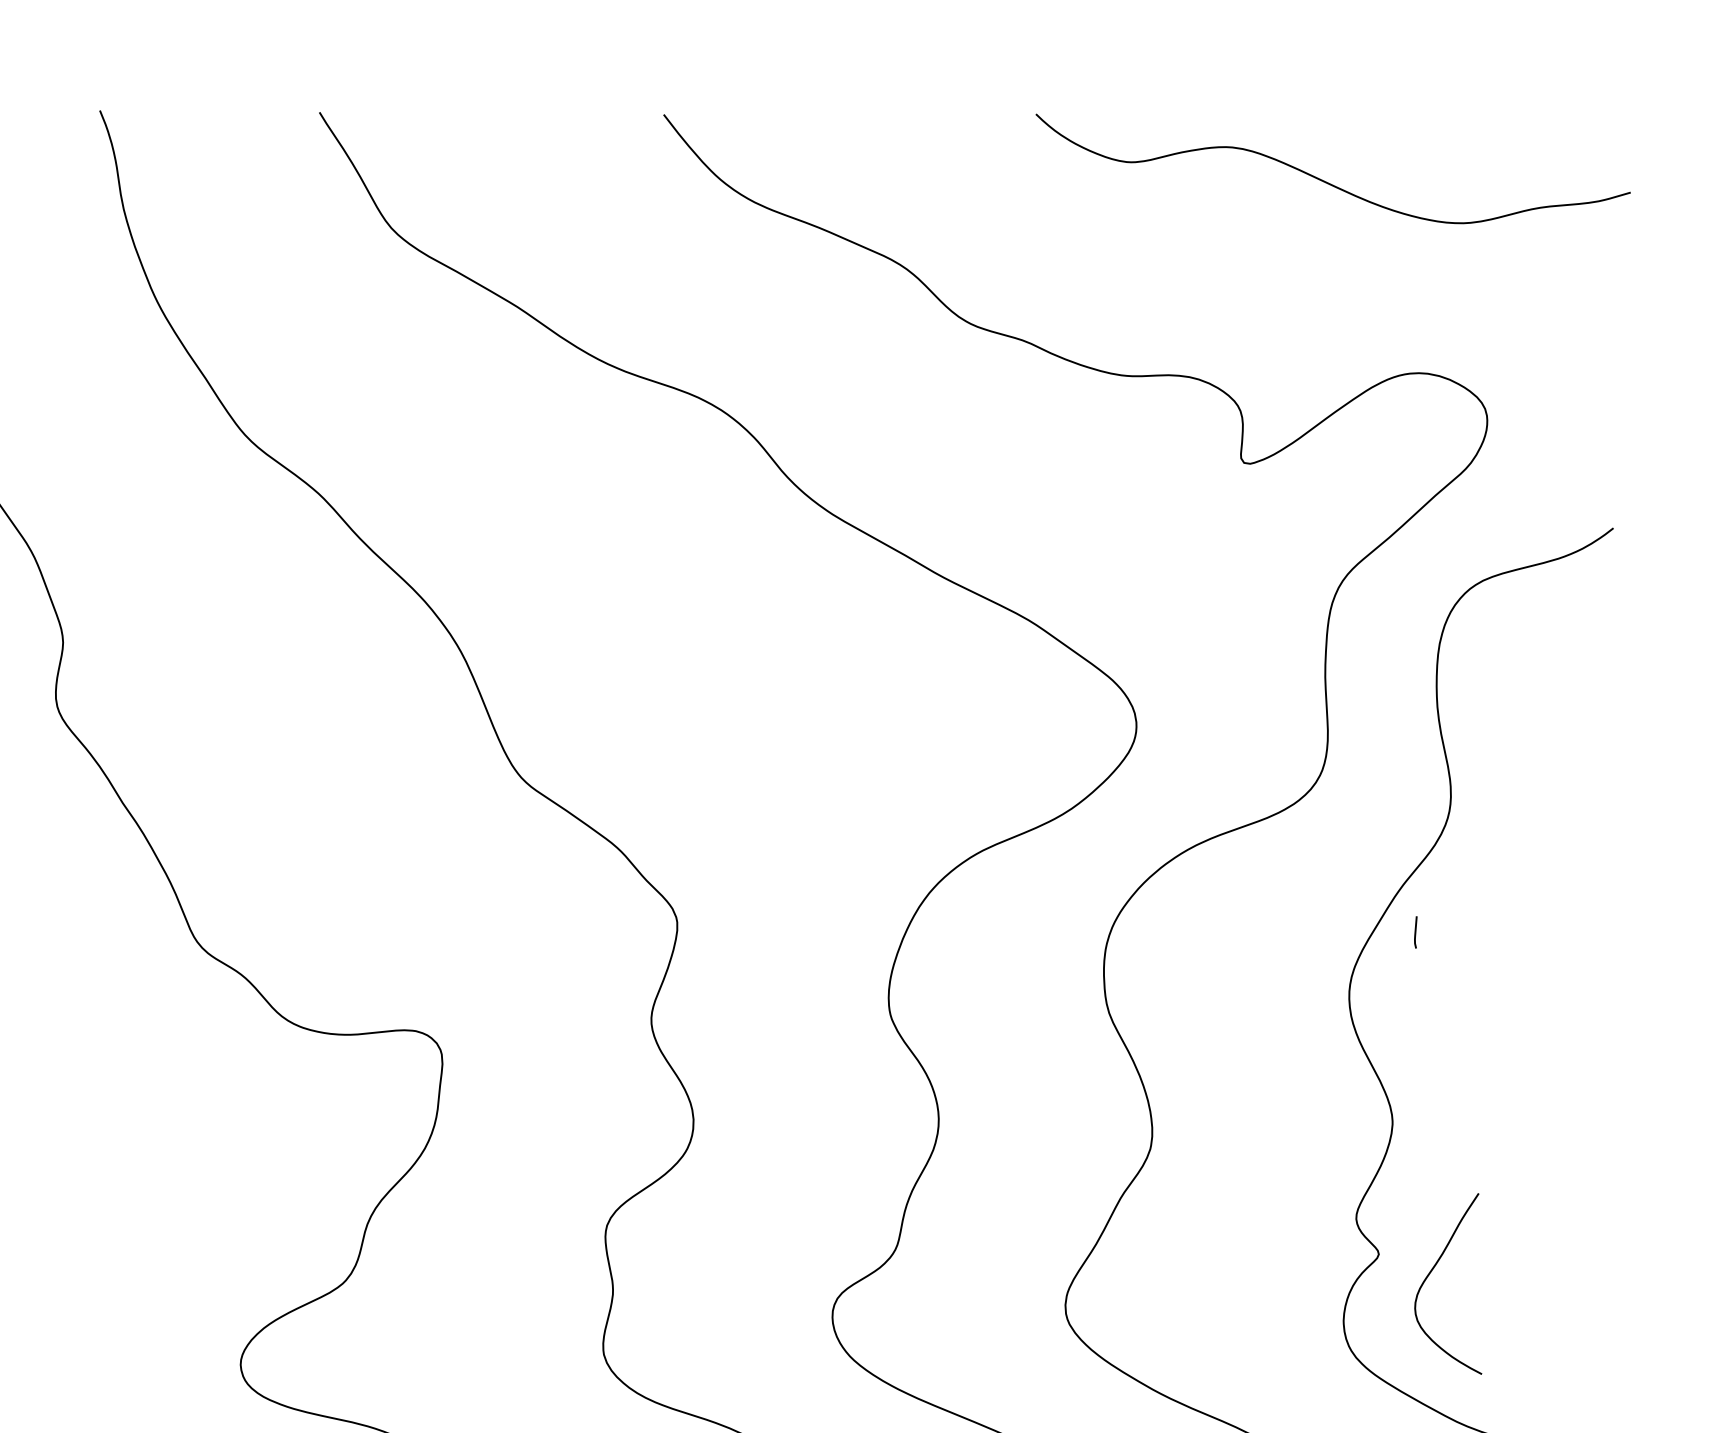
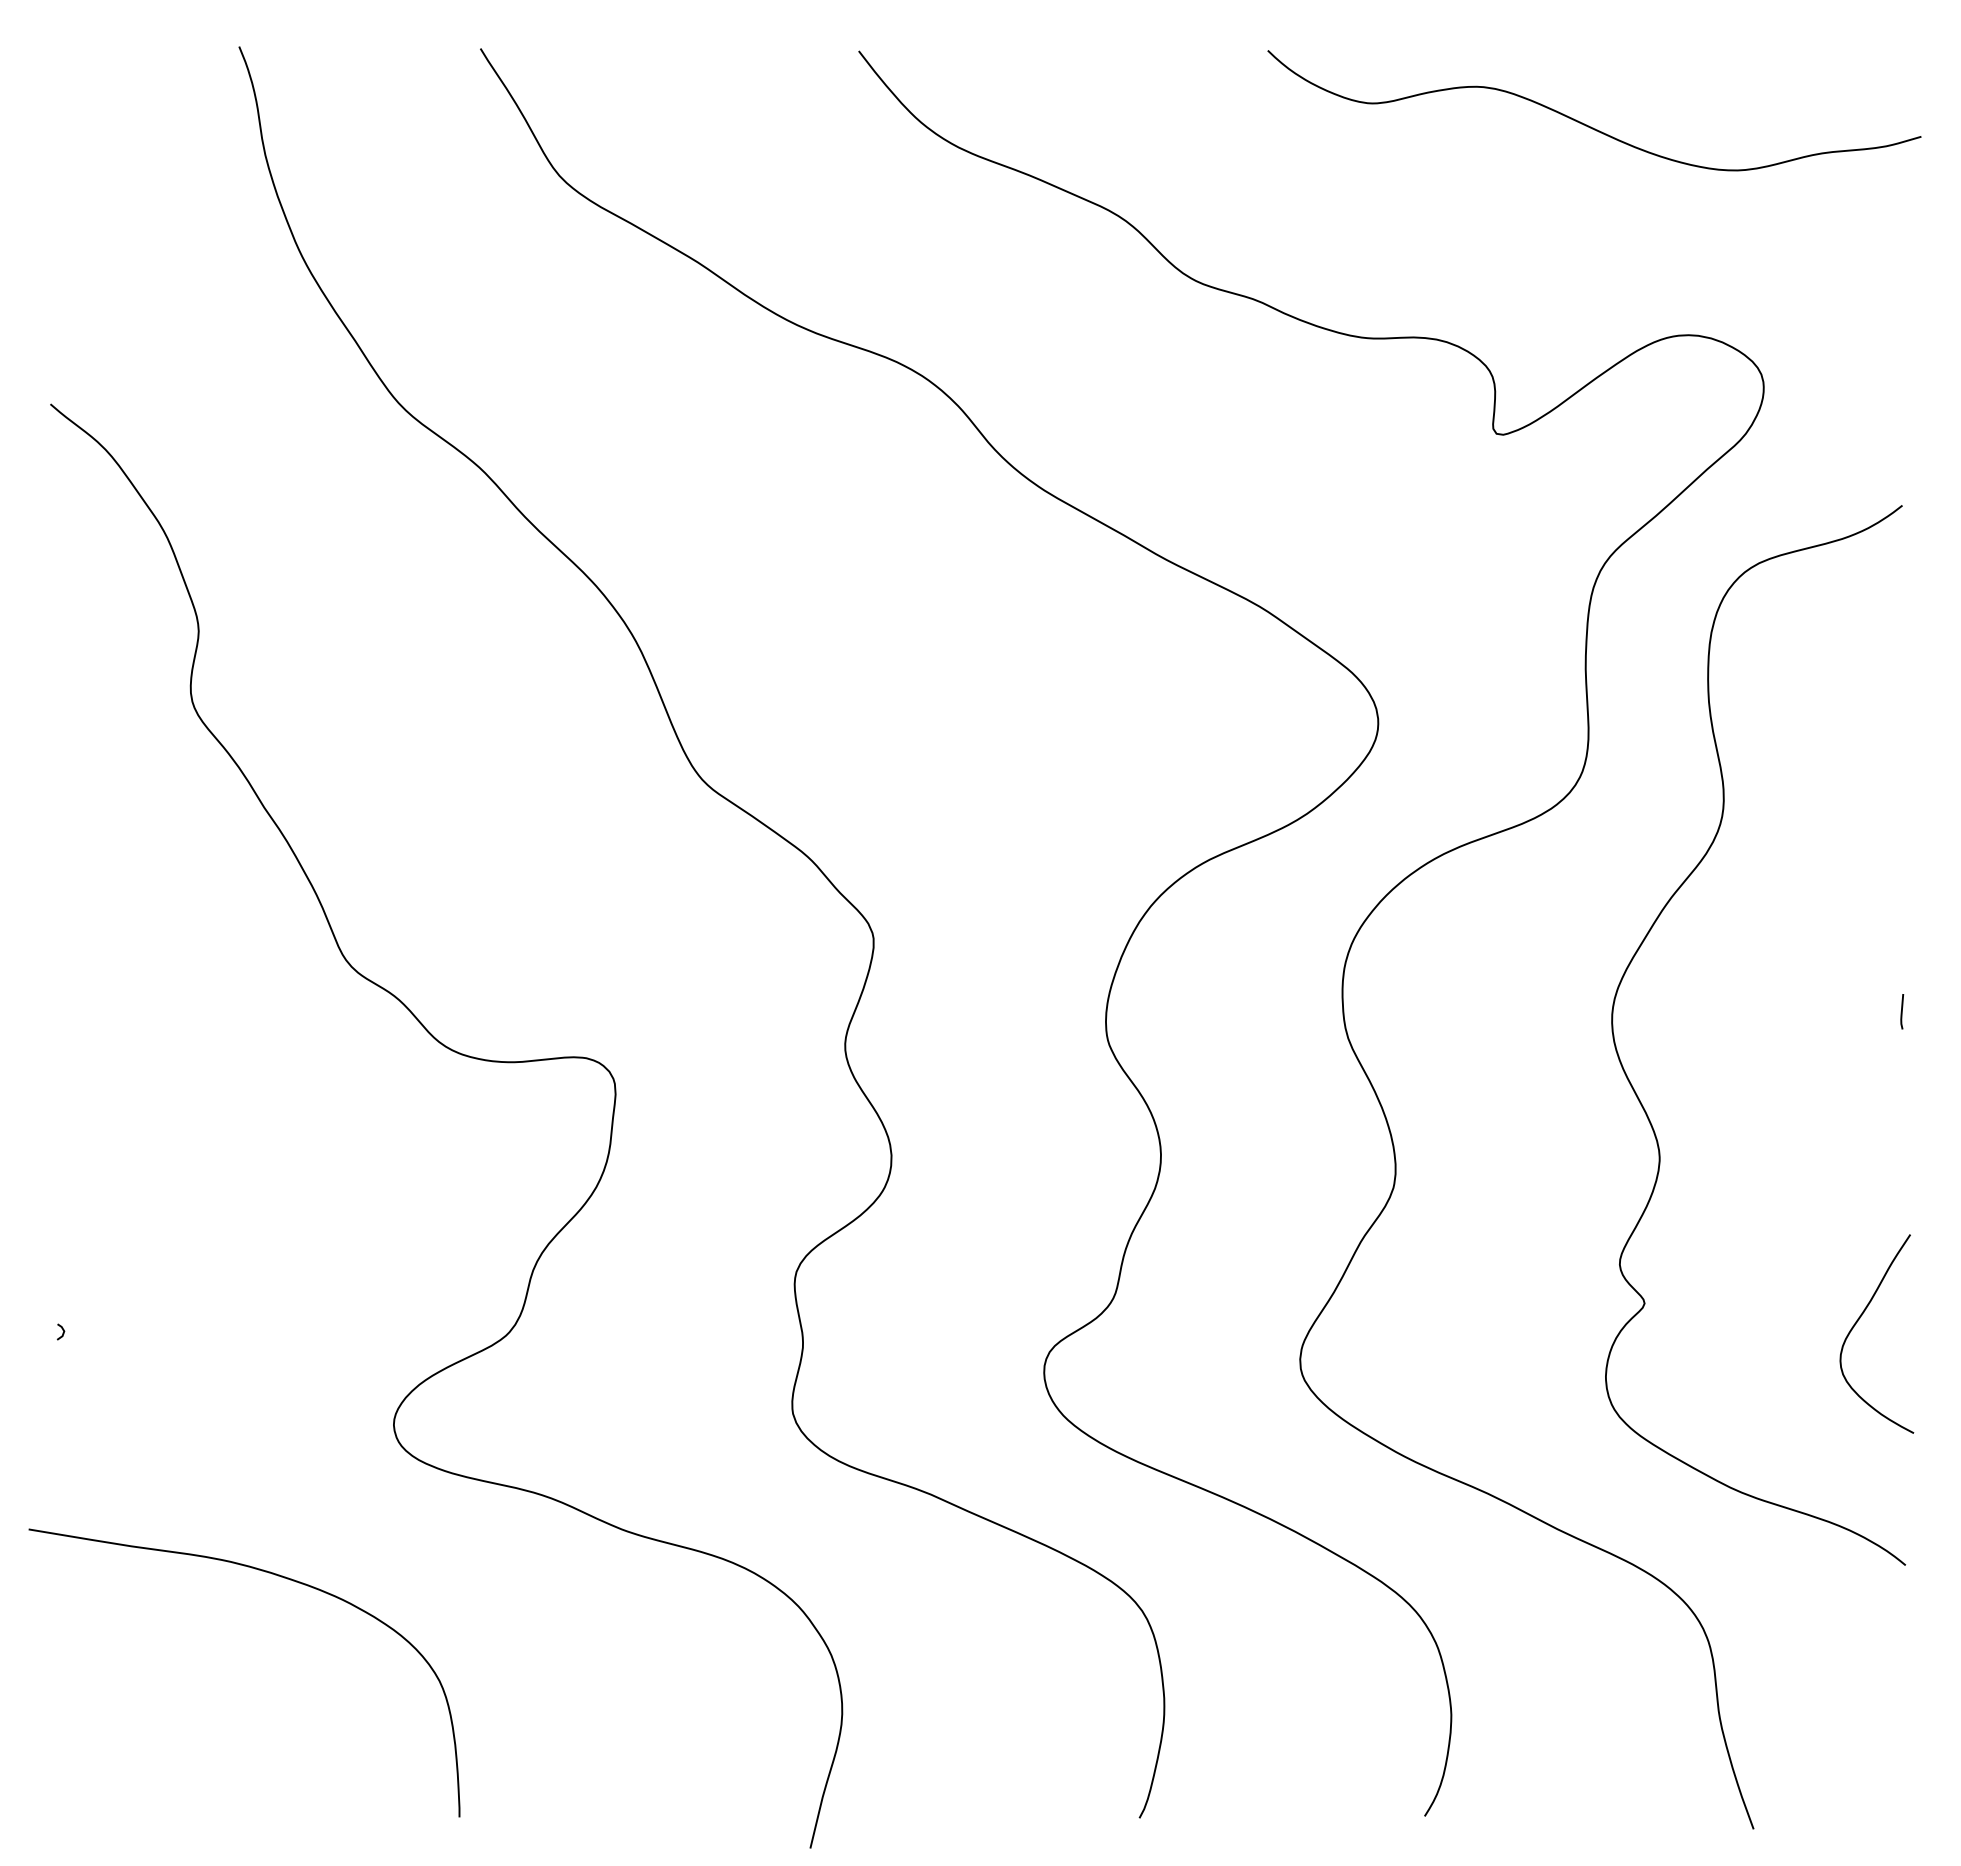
line: (1416, 932) -> (1902, 1011), moved
curve: (1431, 1272) -> (1858, 1321), moved

